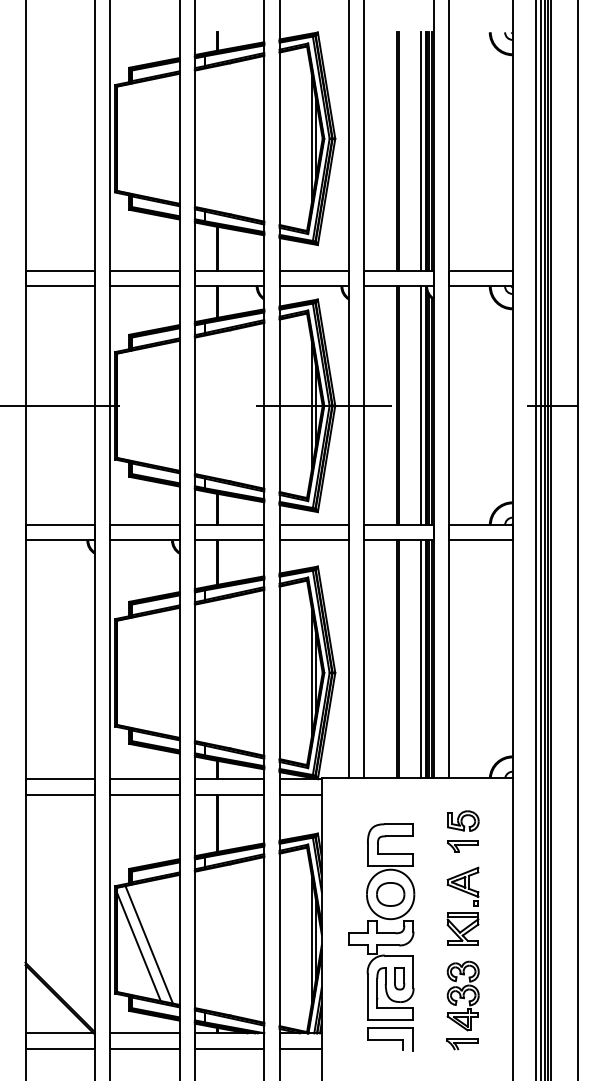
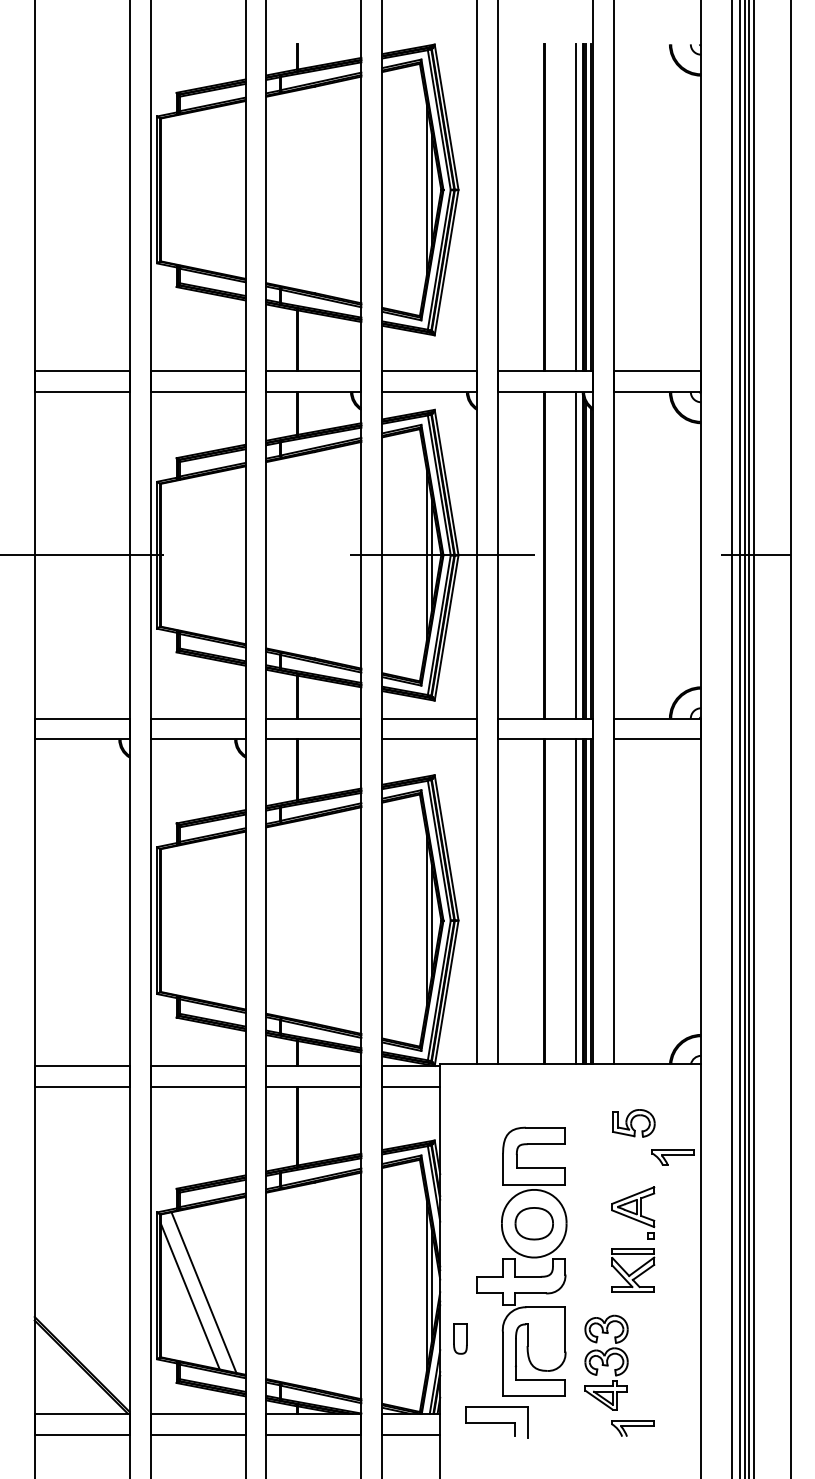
part: (462, 846) -> (672, 1157), moved
part: (399, 978) -> (460, 1338), moved
part: (463, 995) -> (606, 1362), moved
part: (390, 1039) -> (496, 1422), moved

